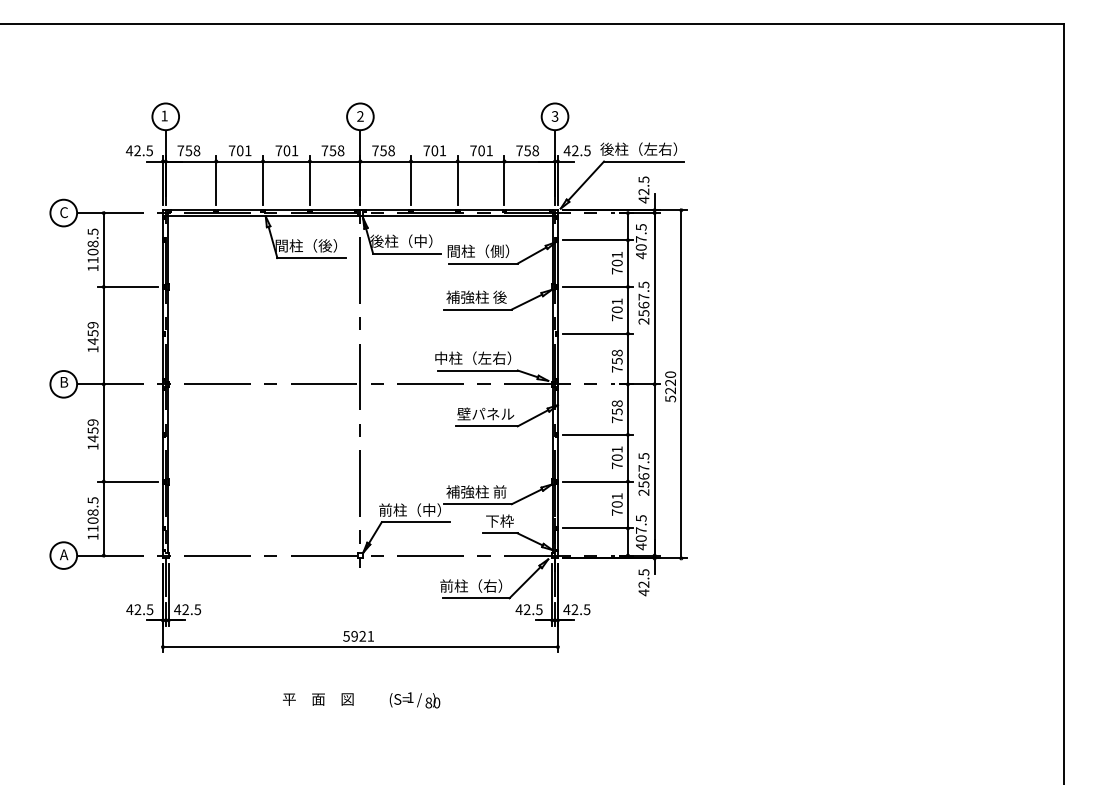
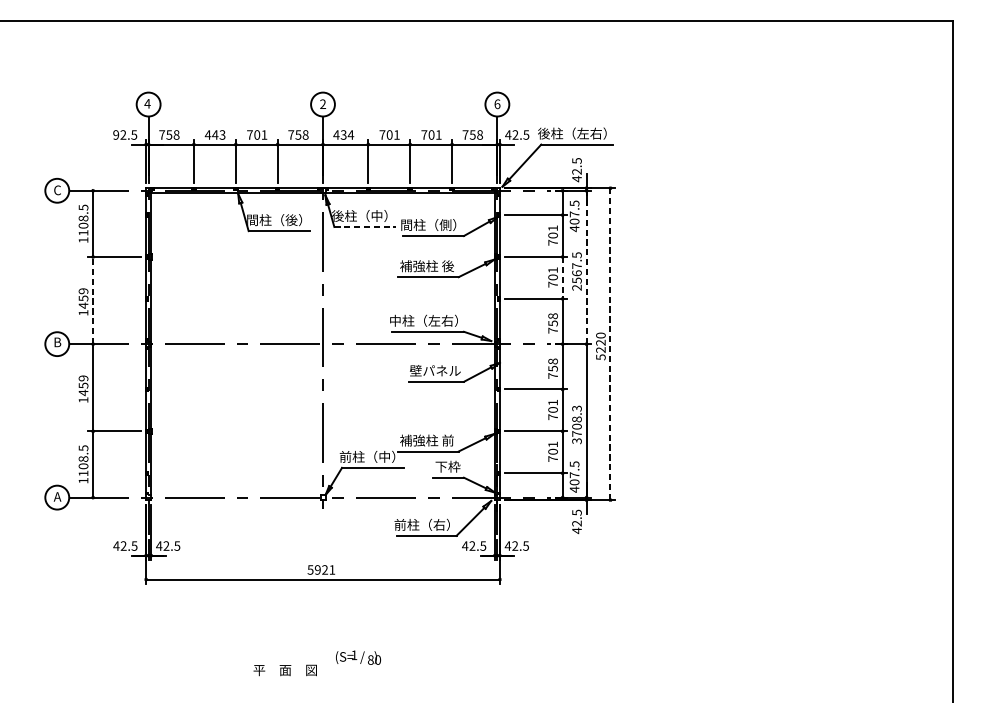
text: (164, 115) -> (147, 103), 1 -> 4
text: (554, 116) -> (496, 104), 3 -> 6
text: (129, 150) -> (116, 134), 42.5 -> 92.5
text: (239, 150) -> (214, 134), 701 -> 443
text: (383, 150) -> (343, 134), 758 -> 434
line: (407, 253) -> (365, 226), solid -> dashed
line: (654, 298) -> (586, 267), solid -> dashed
line: (627, 310) -> (562, 278), solid -> dashed
line: (103, 335) -> (92, 300), solid -> dashed
line: (681, 384) -> (610, 344), solid -> dashed
text: (643, 474) -> (576, 424), 2567.5 -> 3708.3
text: (318, 699) -> (285, 670), moved
text: (414, 700) -> (358, 657), moved

